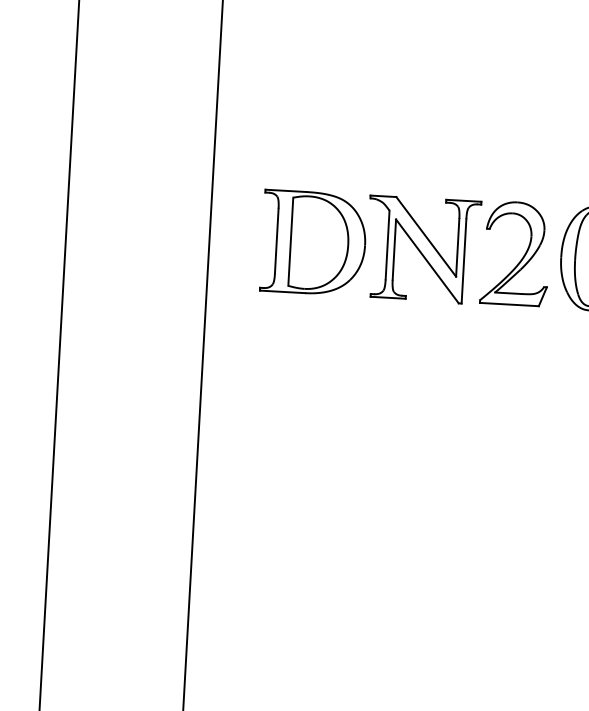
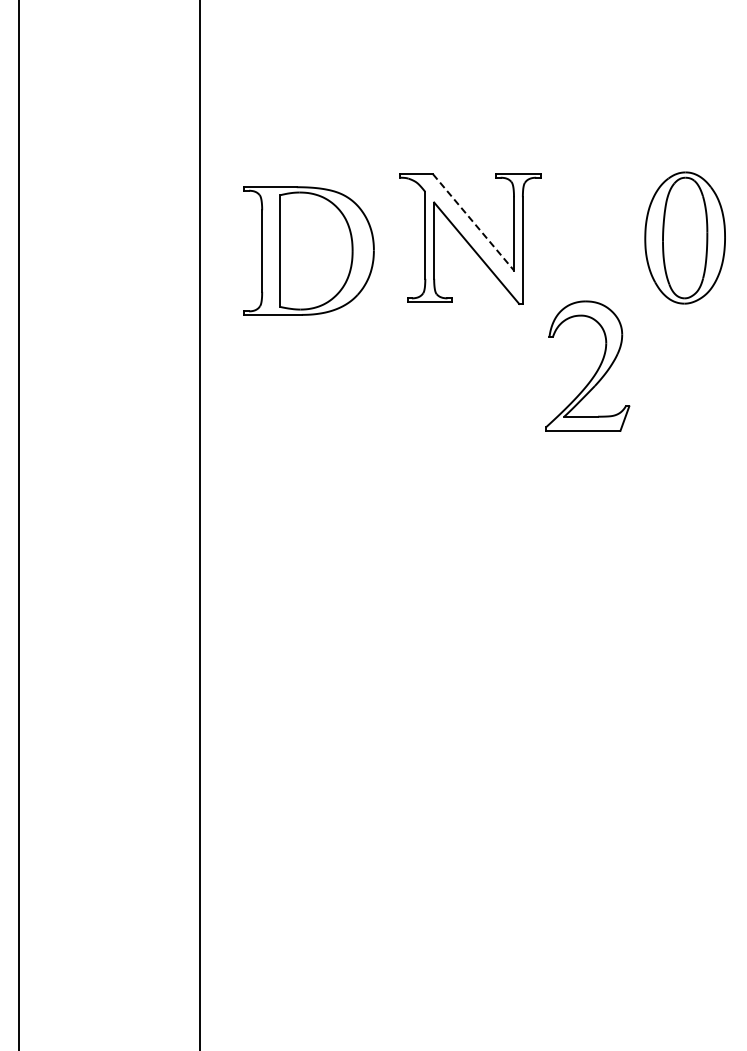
line: (426, 236) -> (473, 222), solid -> dashed
part: (313, 242) -> (308, 250), moved
part: (522, 257) -> (596, 370), moved

